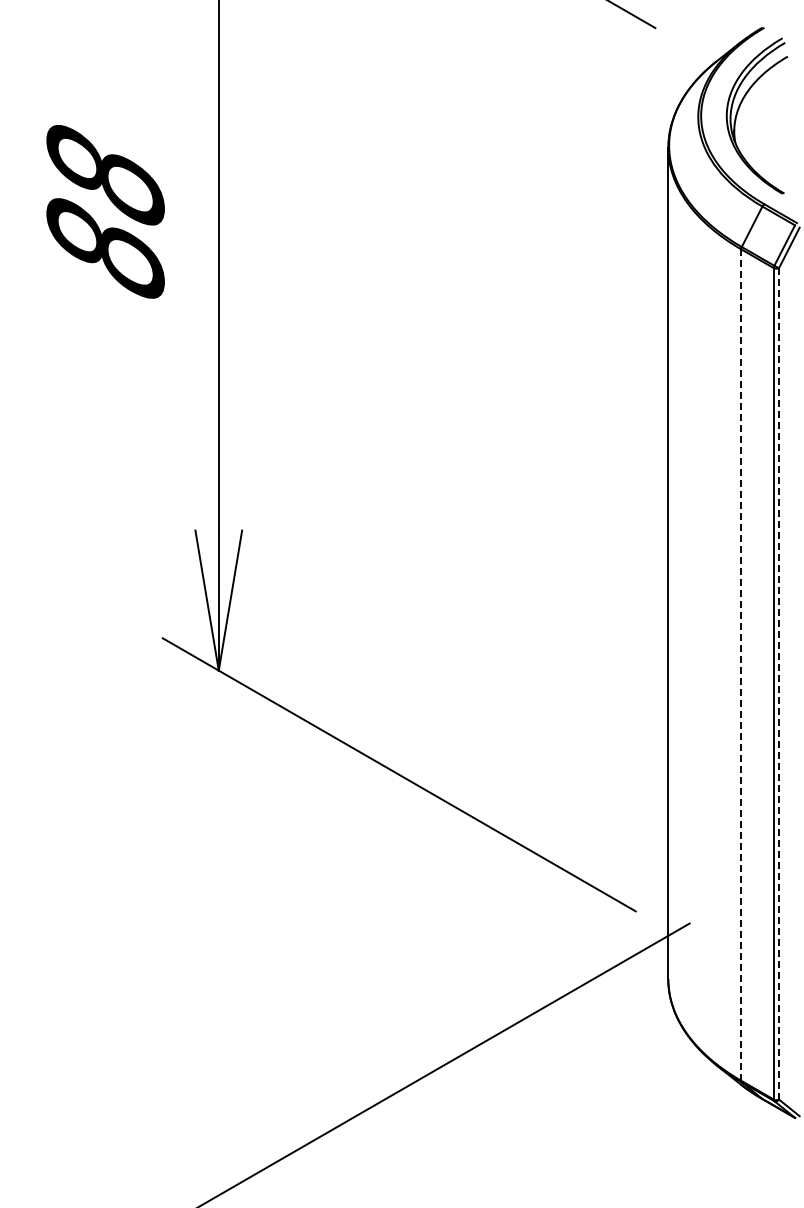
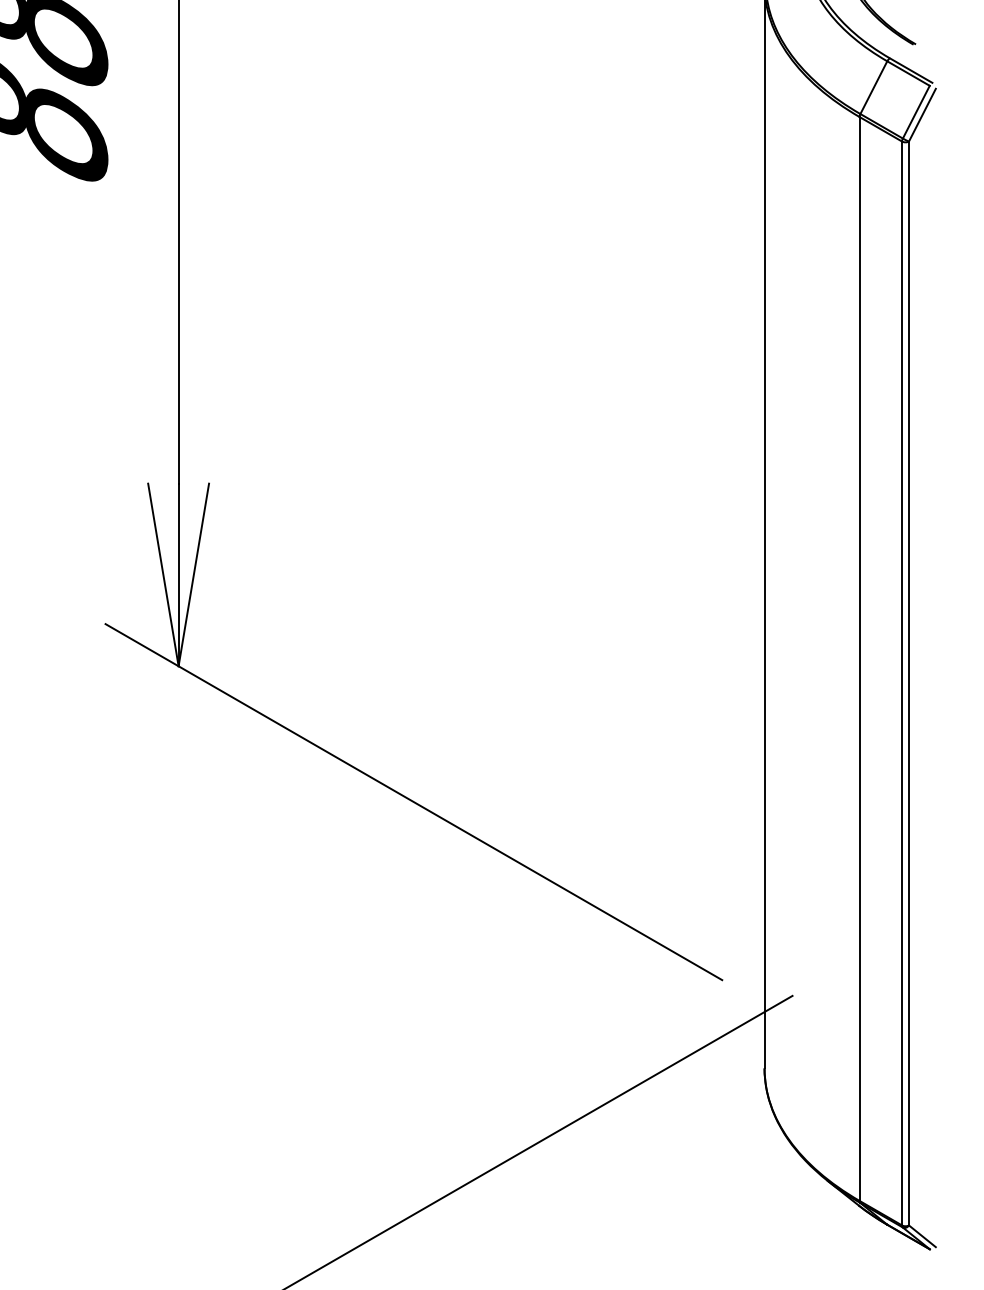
line: (741, 665) -> (860, 659), dashed -> solid
line: (779, 683) -> (909, 683), dashed -> solid

